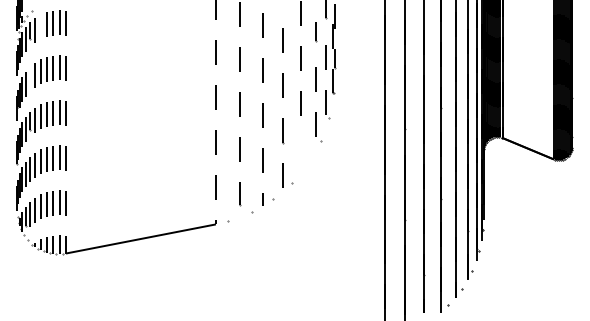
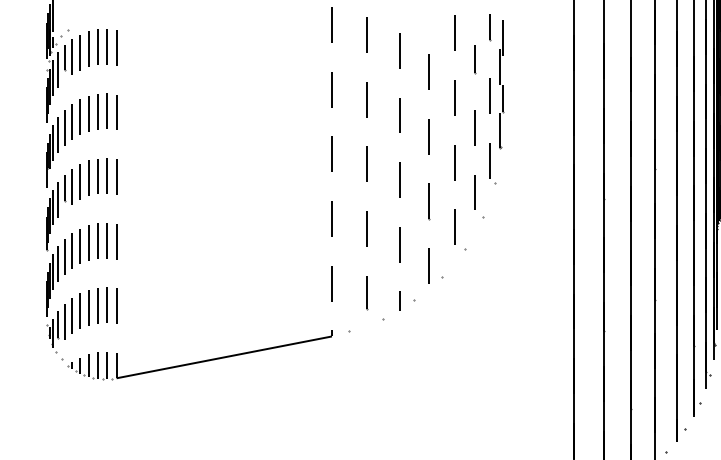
line: (40, 26) -> (79, 52), added
line: (29, 78) -> (64, 126), added
part: (304, 150) -> (459, 230), added

